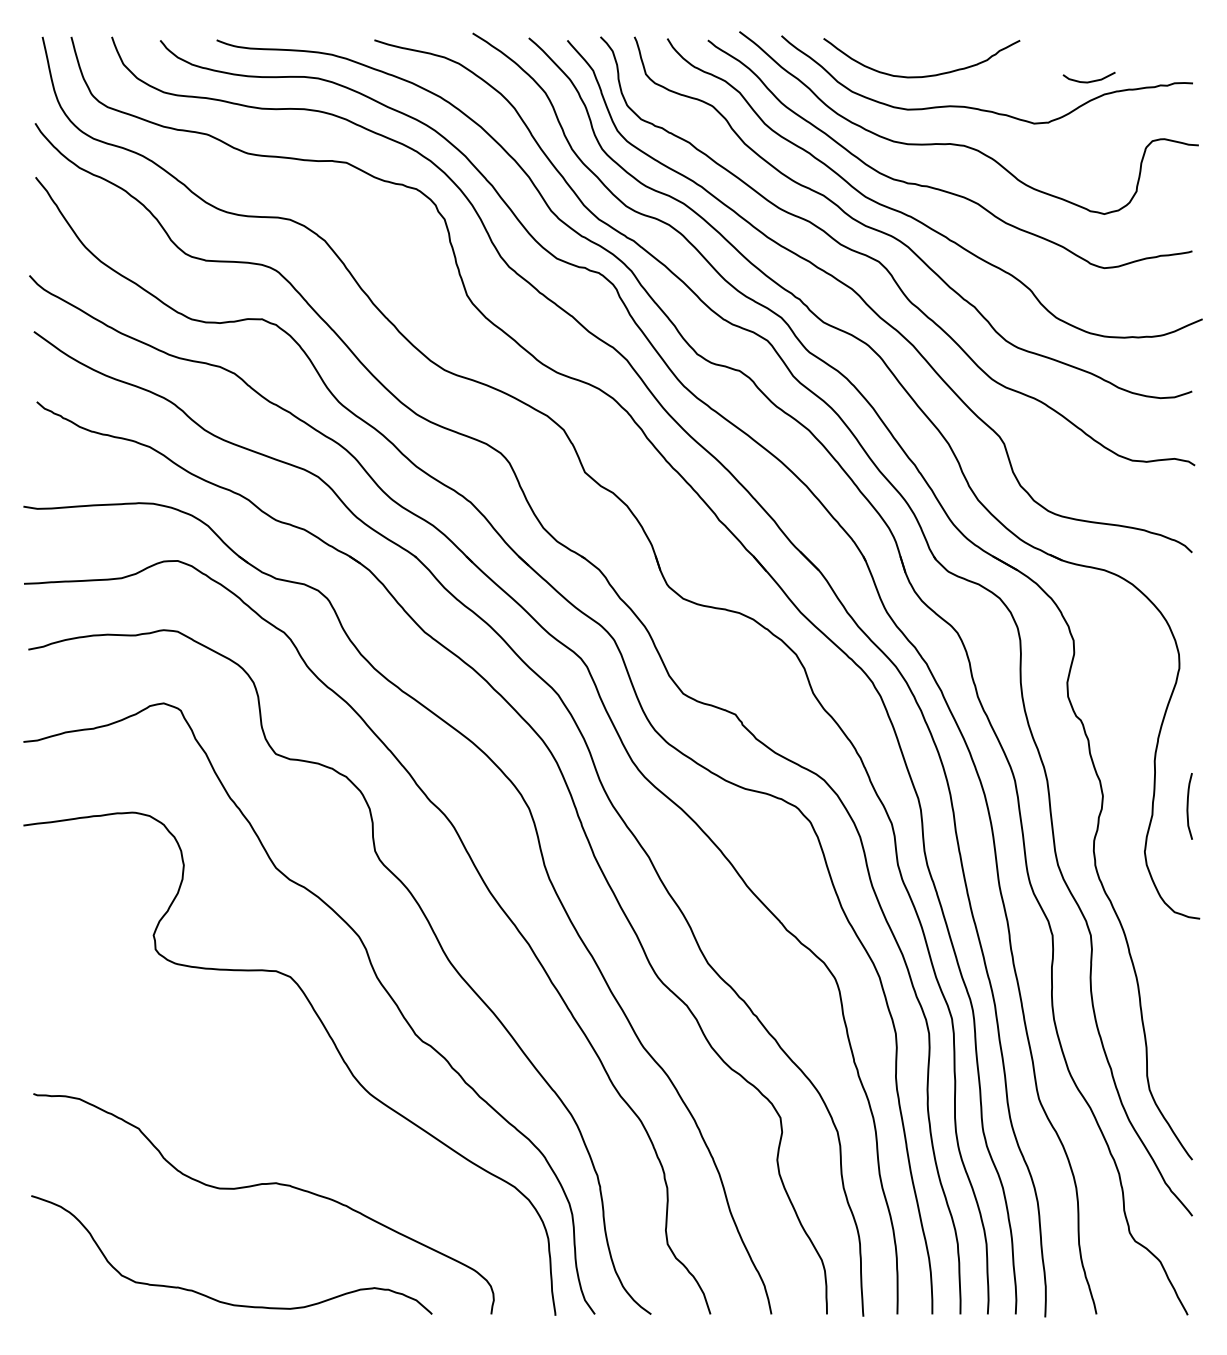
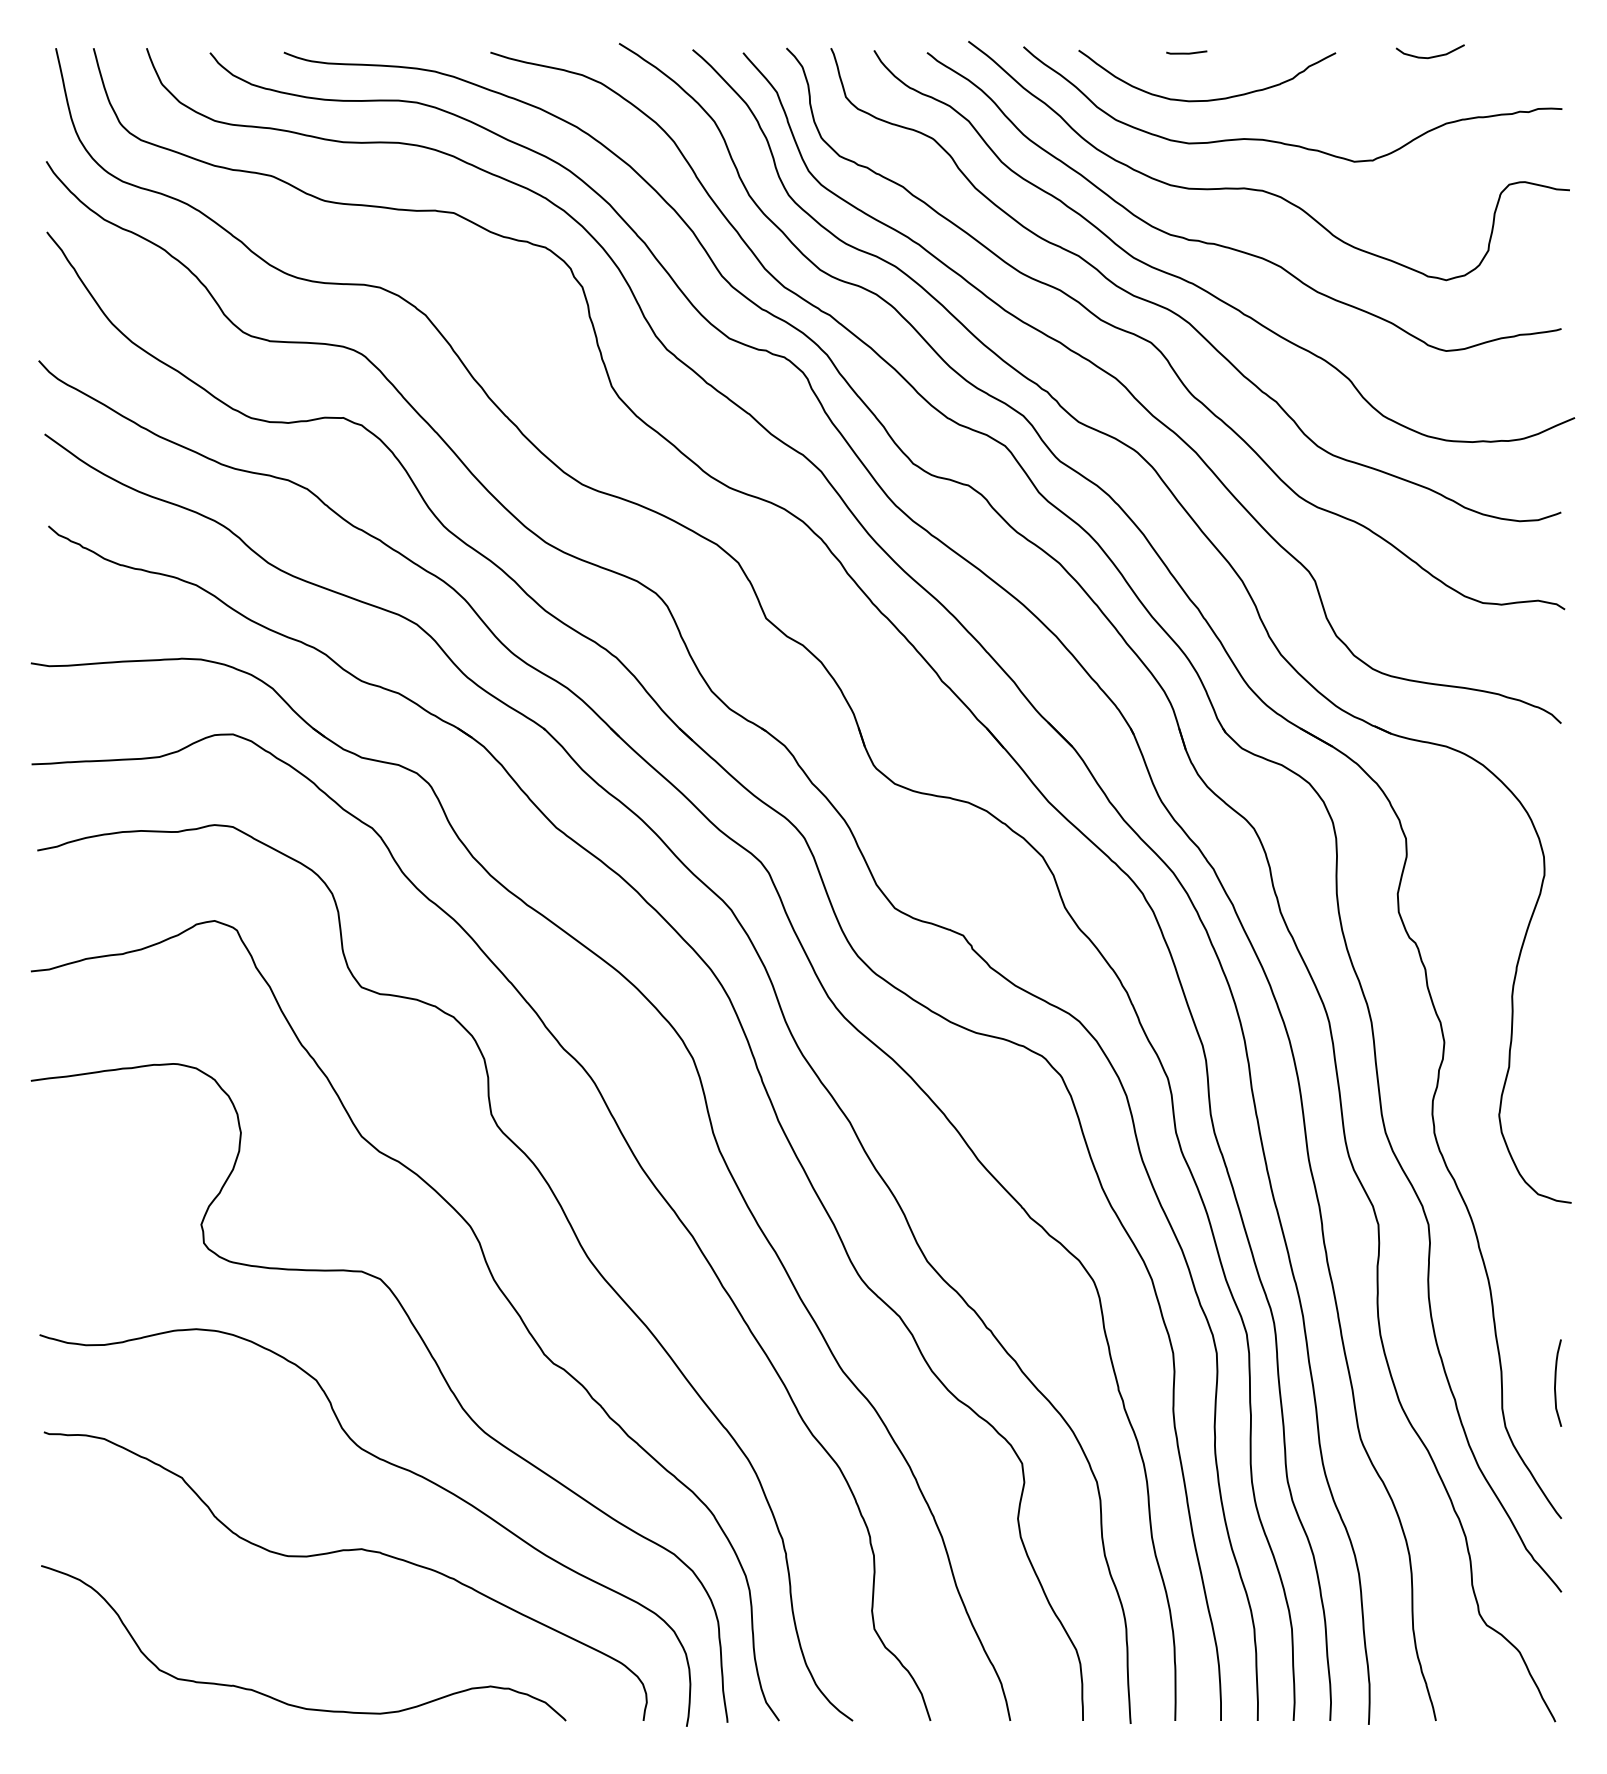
line: (905, 40) -> (1185, 52), added
curve: (1088, 81) -> (1429, 56), moved
curve: (1188, 806) -> (1556, 1383), moved
curve: (301, 1120) -> (394, 1467), added

